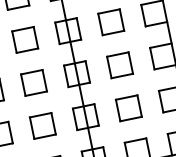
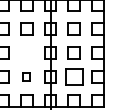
part: (33, 81) -> (26, 52), removed
part: (127, 107) -> (73, 76), size x1.4
part: (42, 125) -> (26, 76), size x0.6

